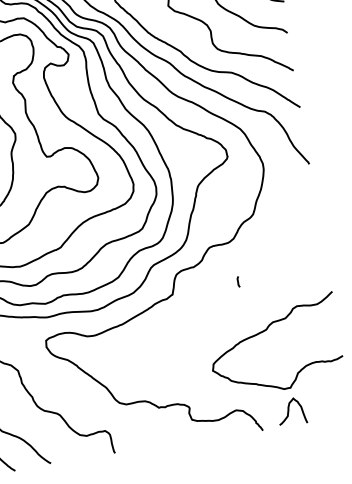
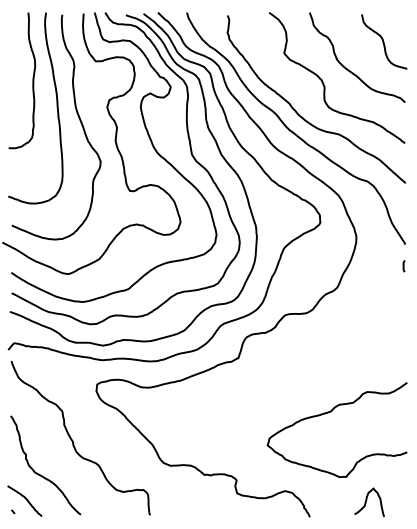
line: (238, 282) -> (403, 266), moved
curve: (289, 410) -> (367, 500), moved

